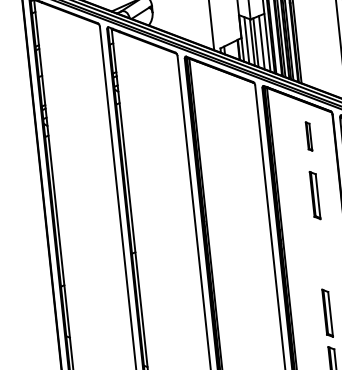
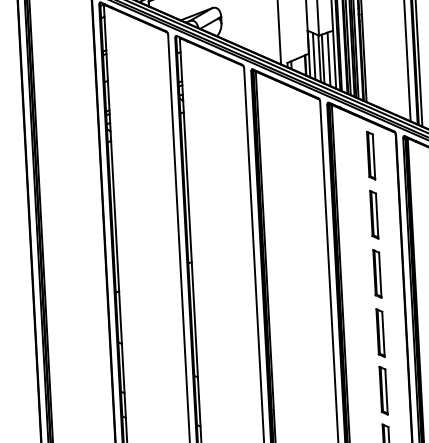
part: (309, 136) -> (371, 155), size x1.67
part: (321, 253) -> (377, 273), added

